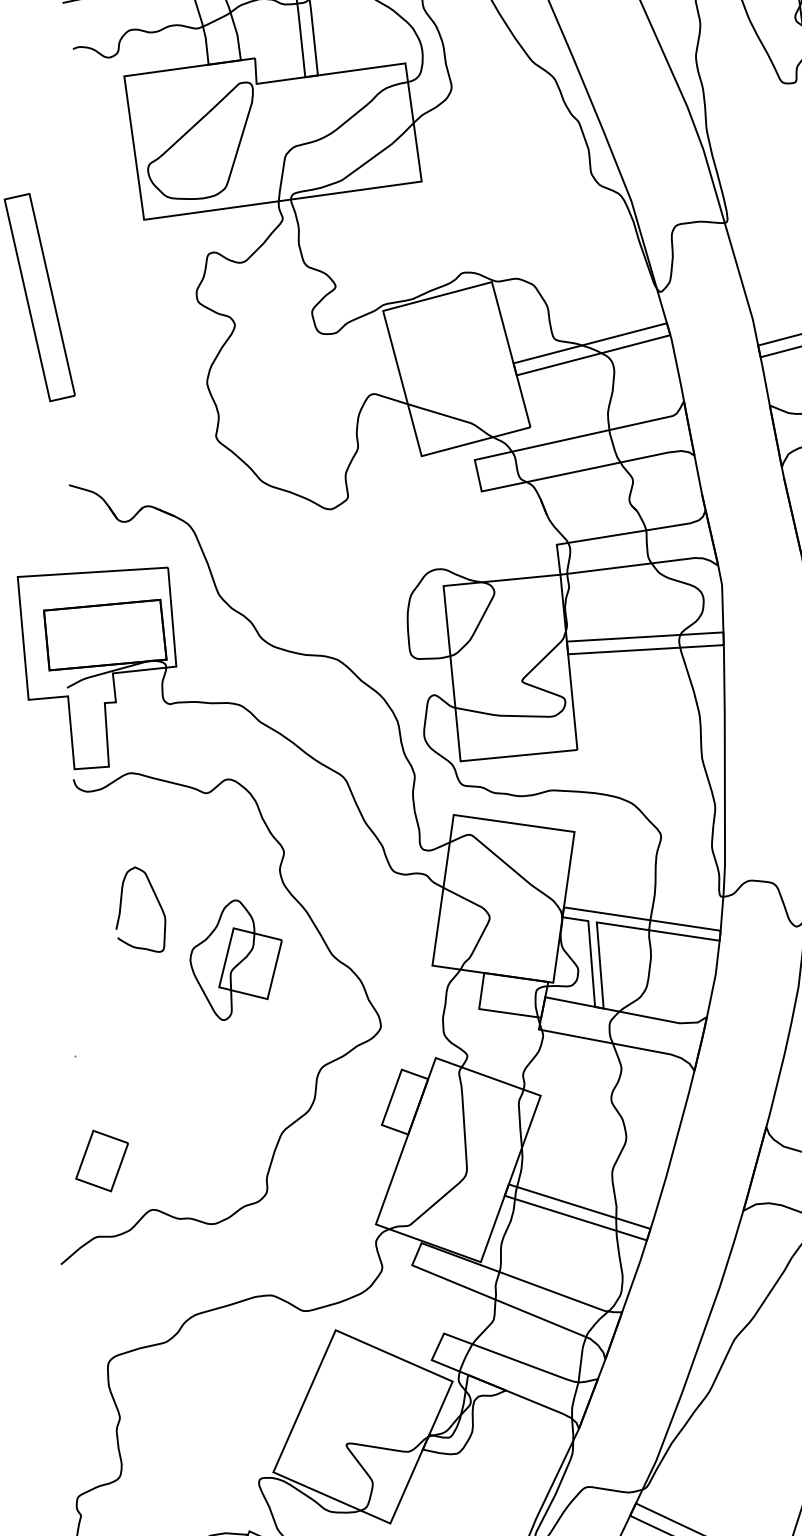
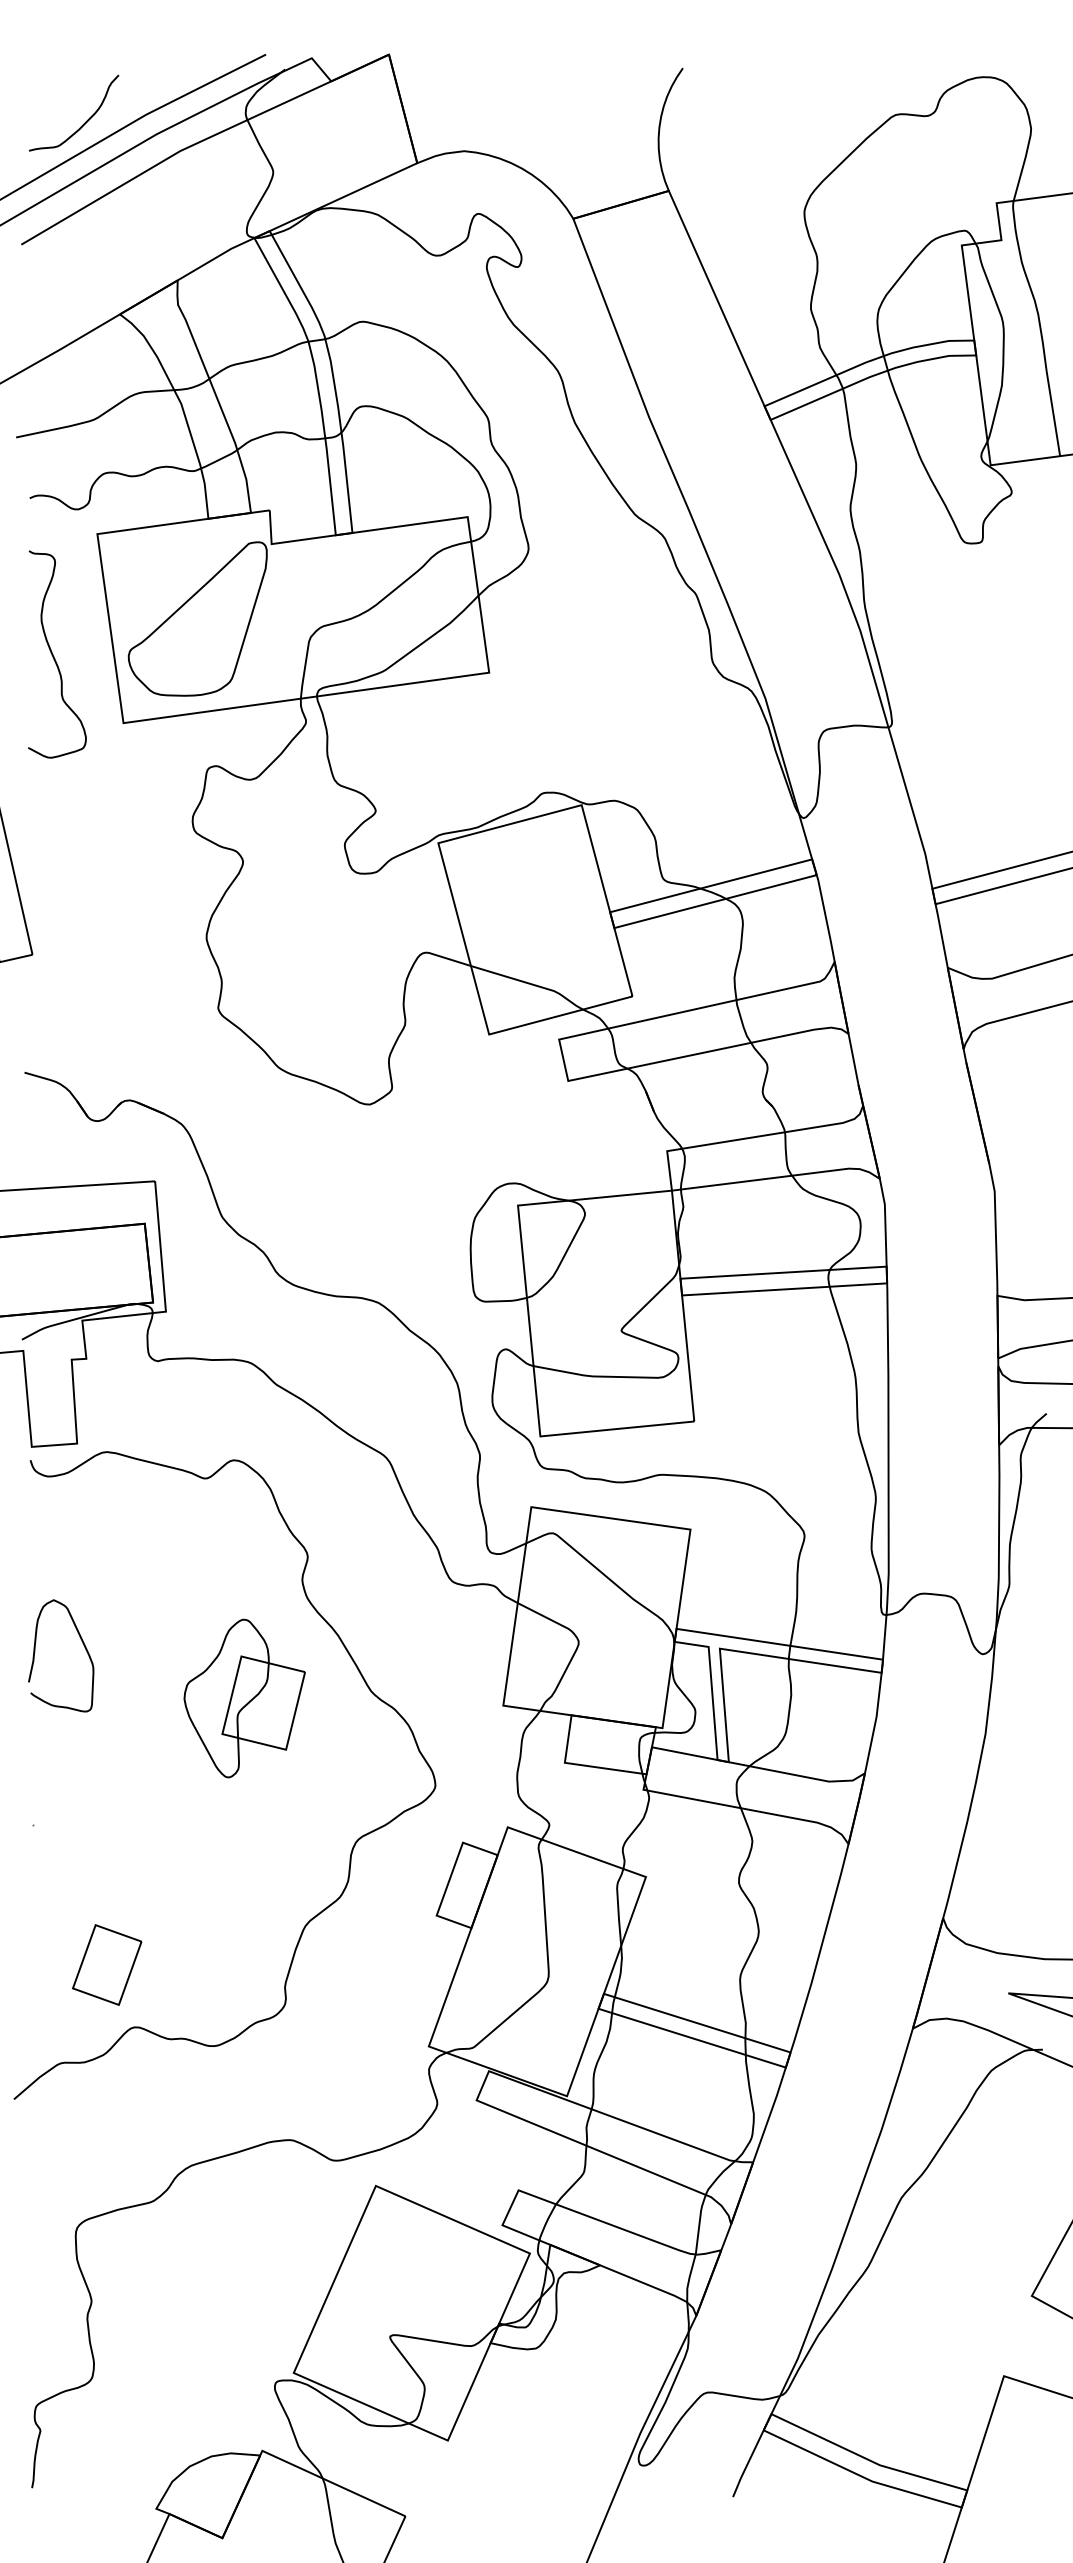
curve: (91, 169) -> (54, 656), added
curve: (157, 901) -> (83, 1645), moved
part: (102, 1160) -> (107, 1964), moved

